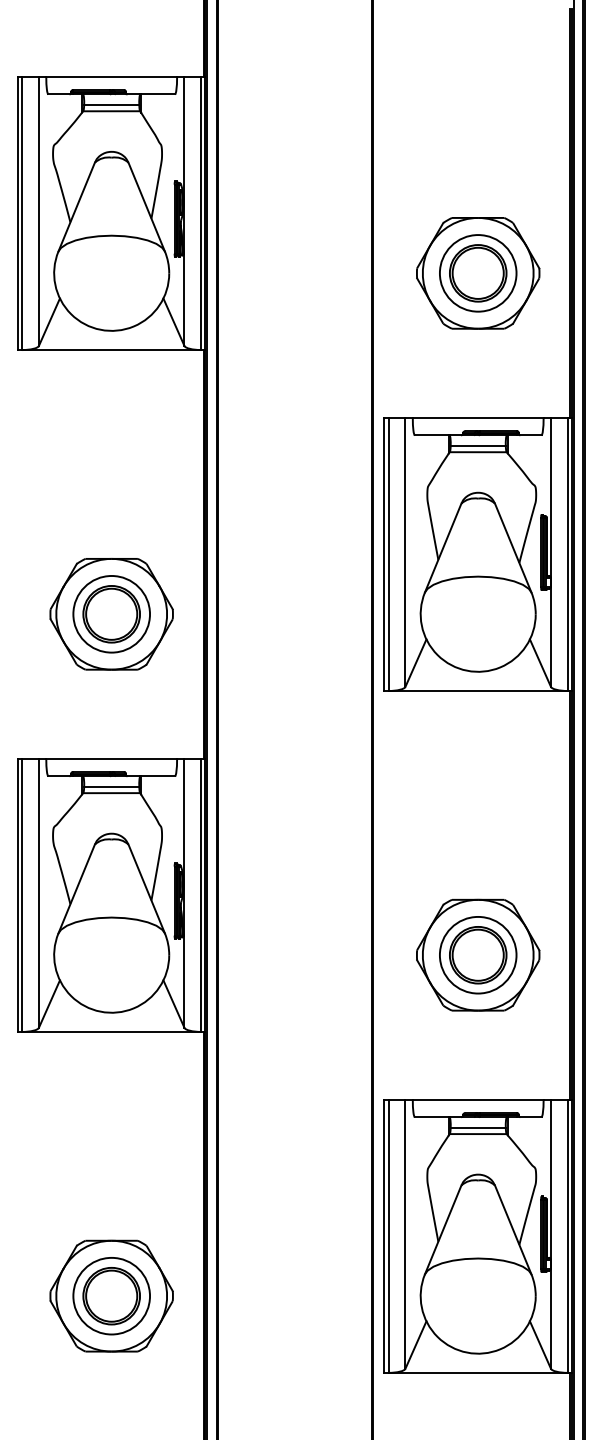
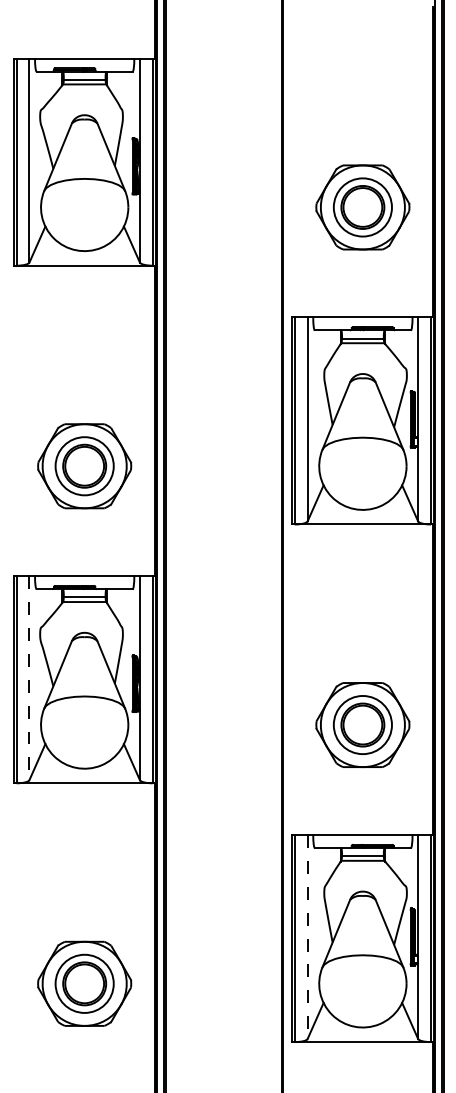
line: (38, 893) -> (29, 678), solid -> dashed
line: (405, 1235) -> (307, 937), solid -> dashed

